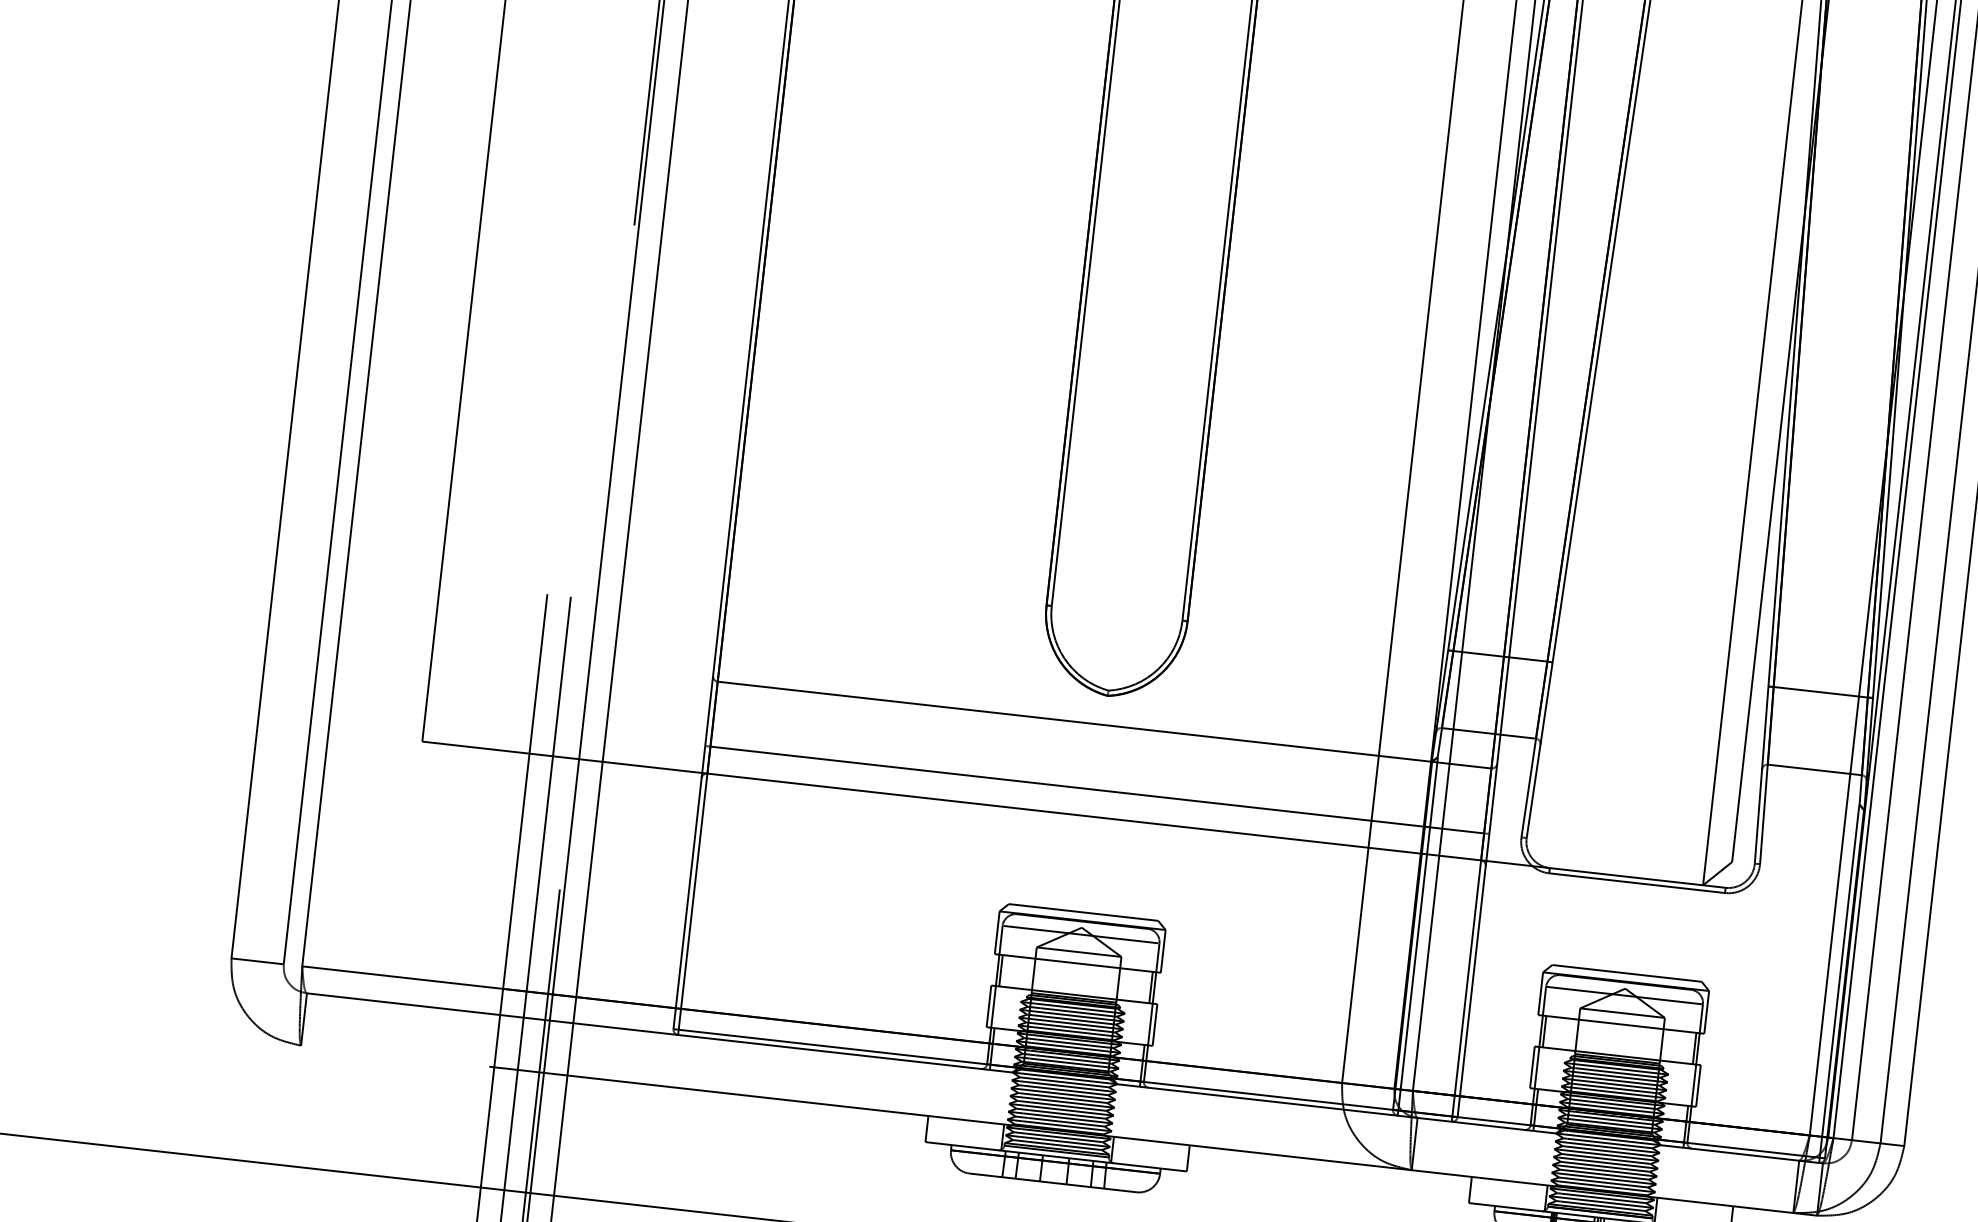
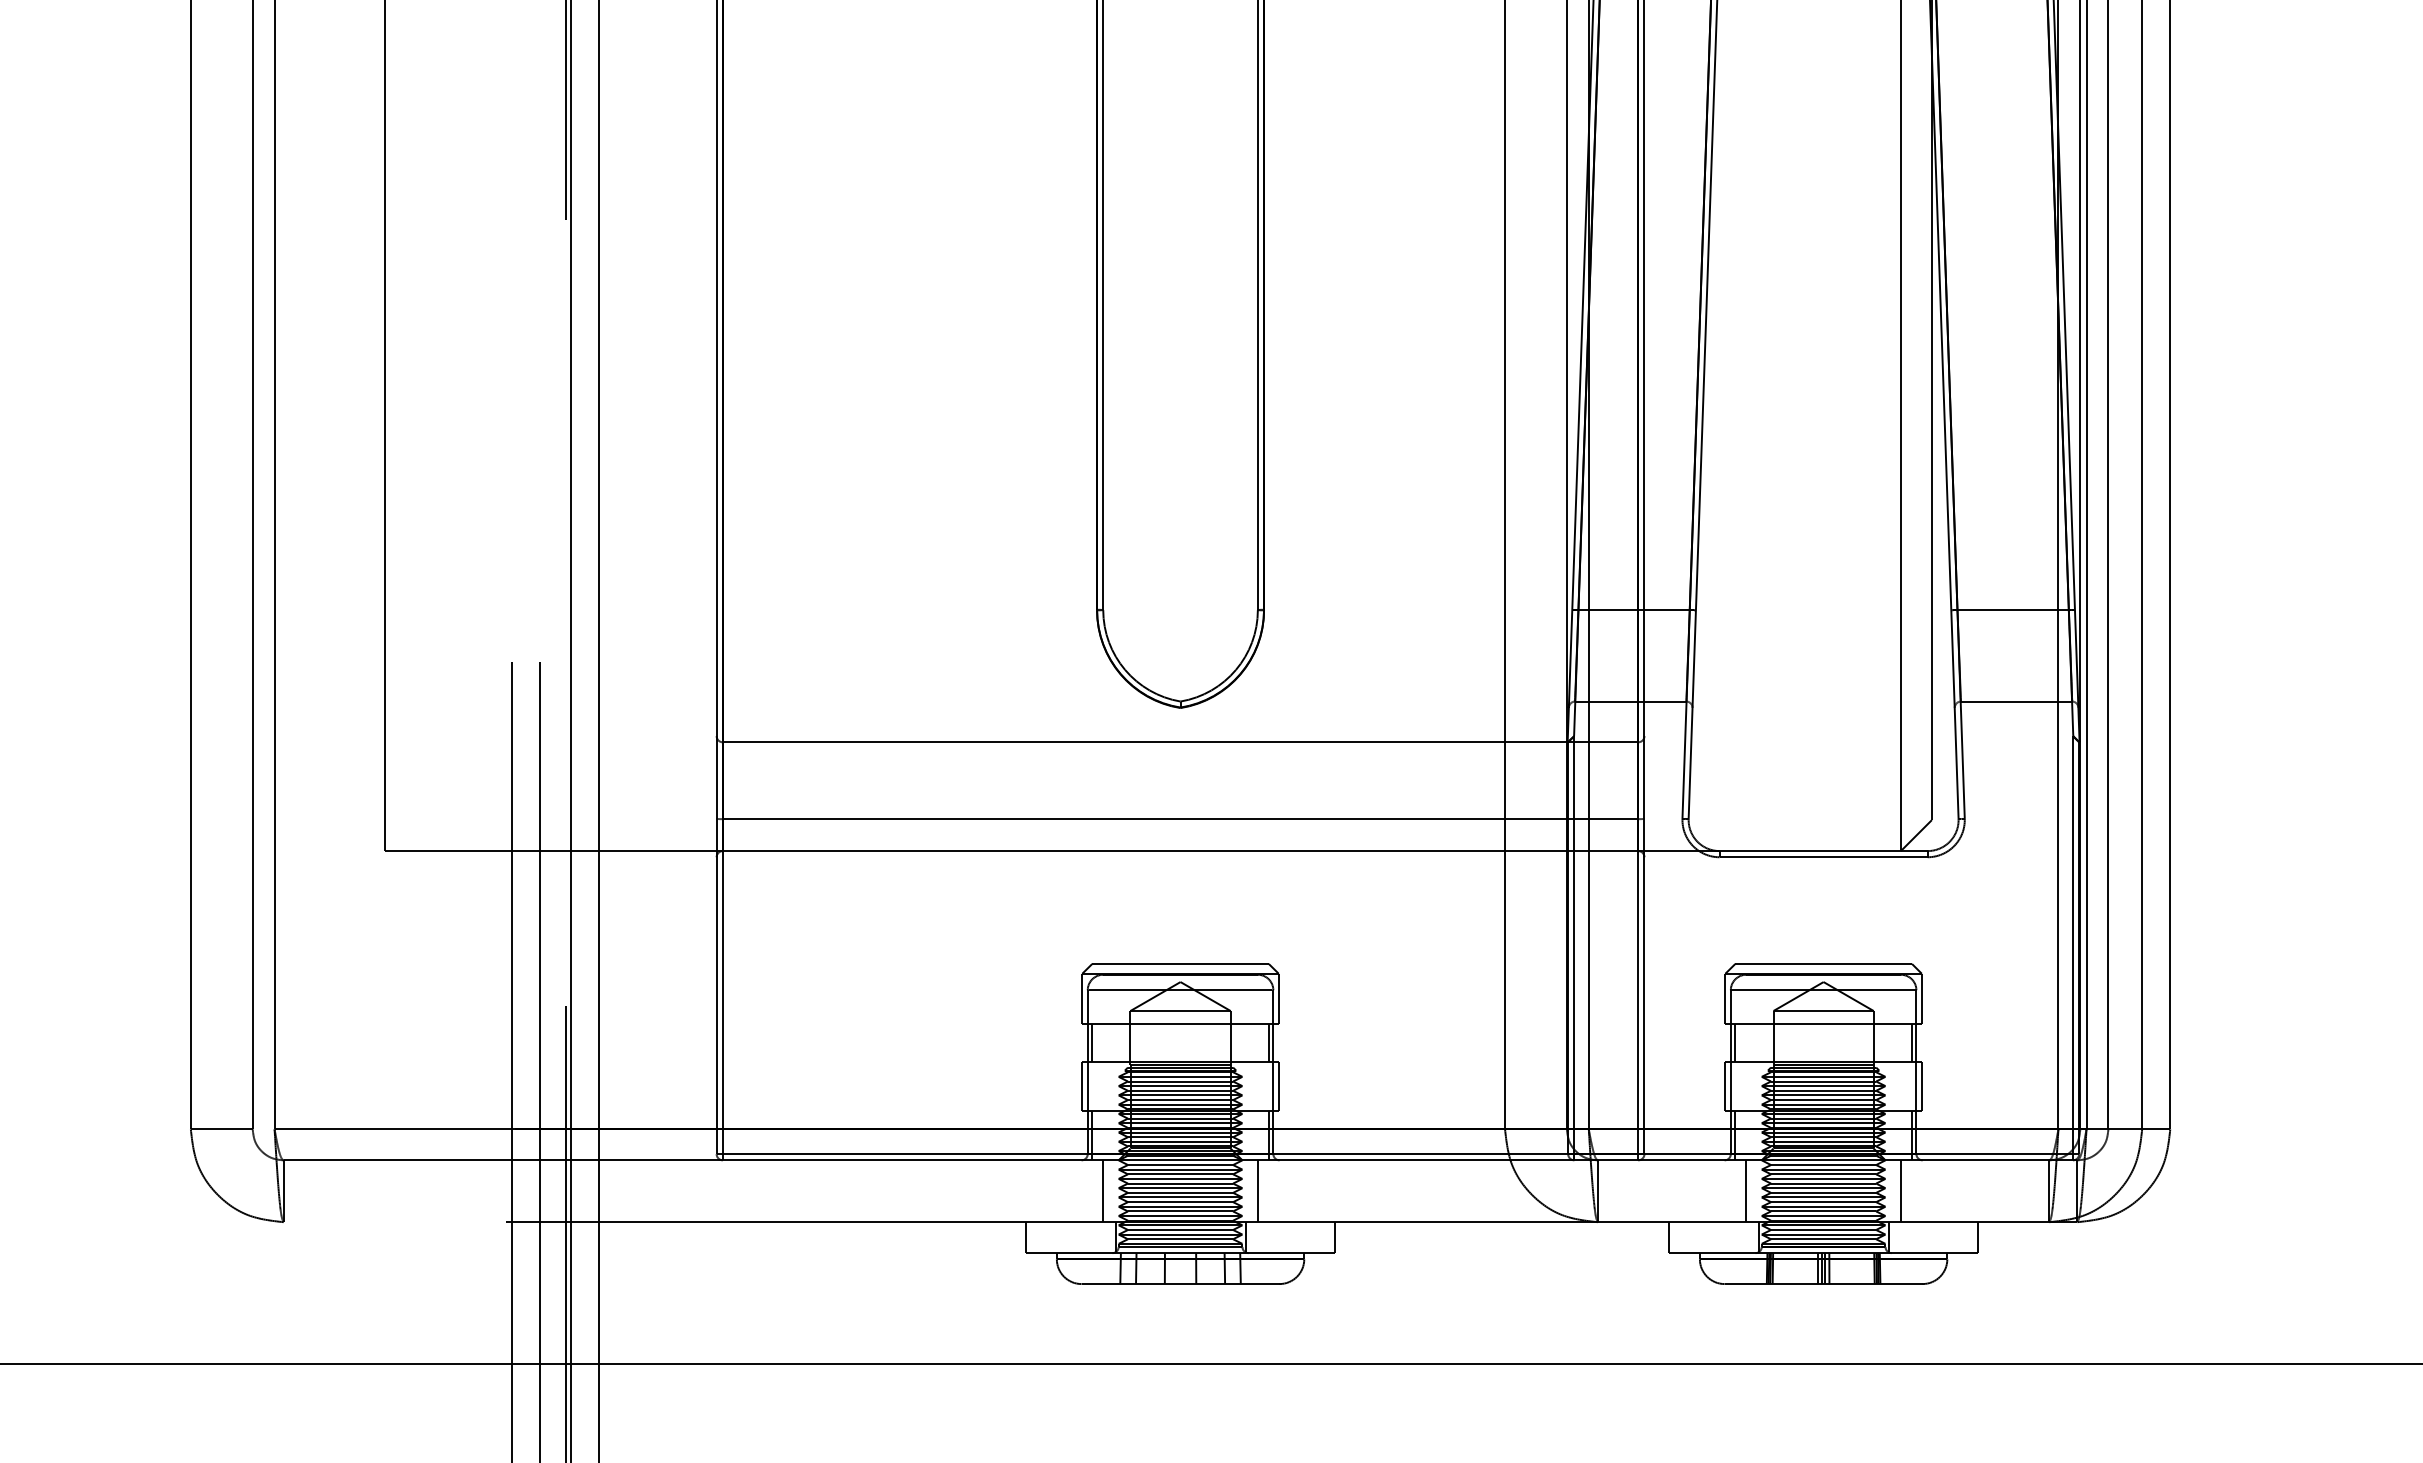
line: (996, 1097) -> (1103, 1191), added
line: (1127, 1111) -> (1257, 1191), added
line: (1540, 1158) -> (1746, 1191), added
line: (1670, 1172) -> (1900, 1191), added

